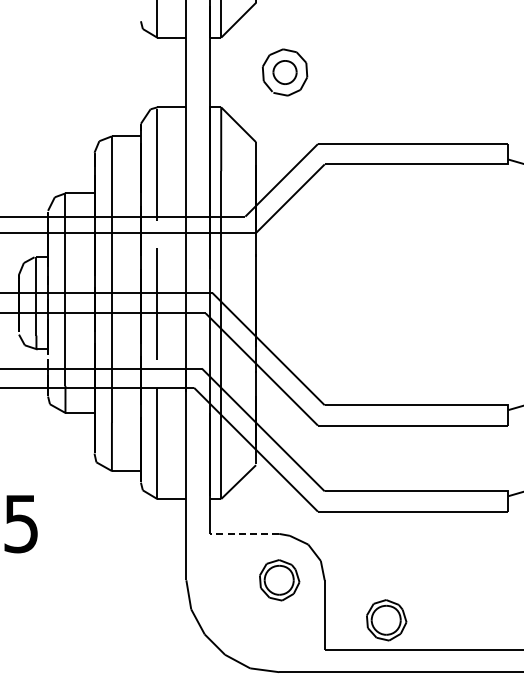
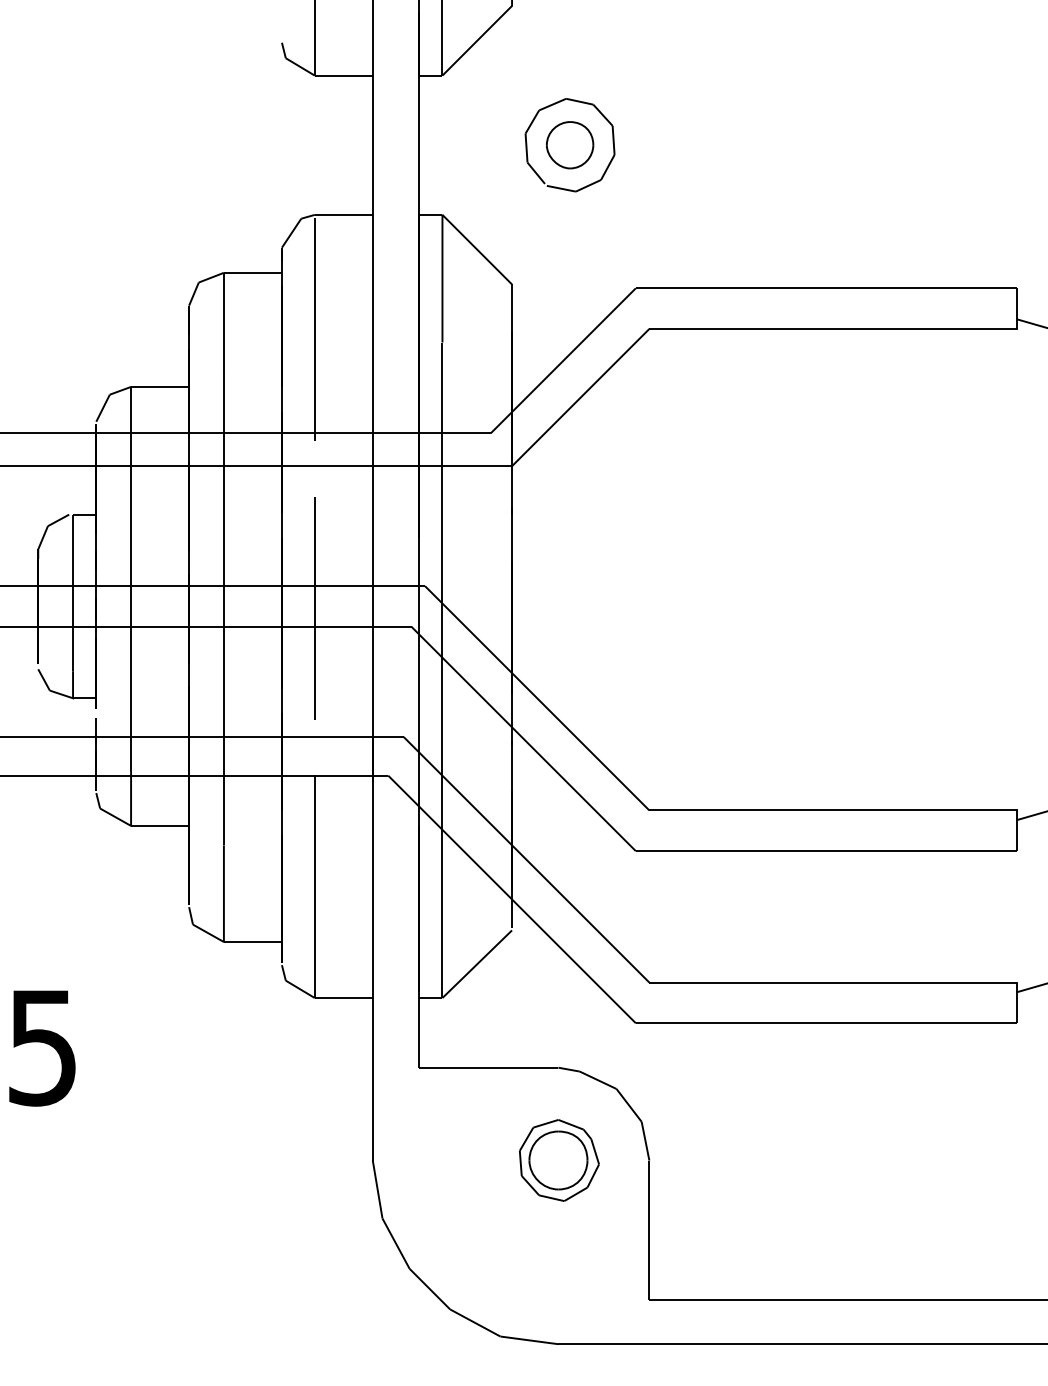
line: (244, 533) -> (489, 1066), dashed -> solid
part: (386, 620) -> (772, 1240), removed

